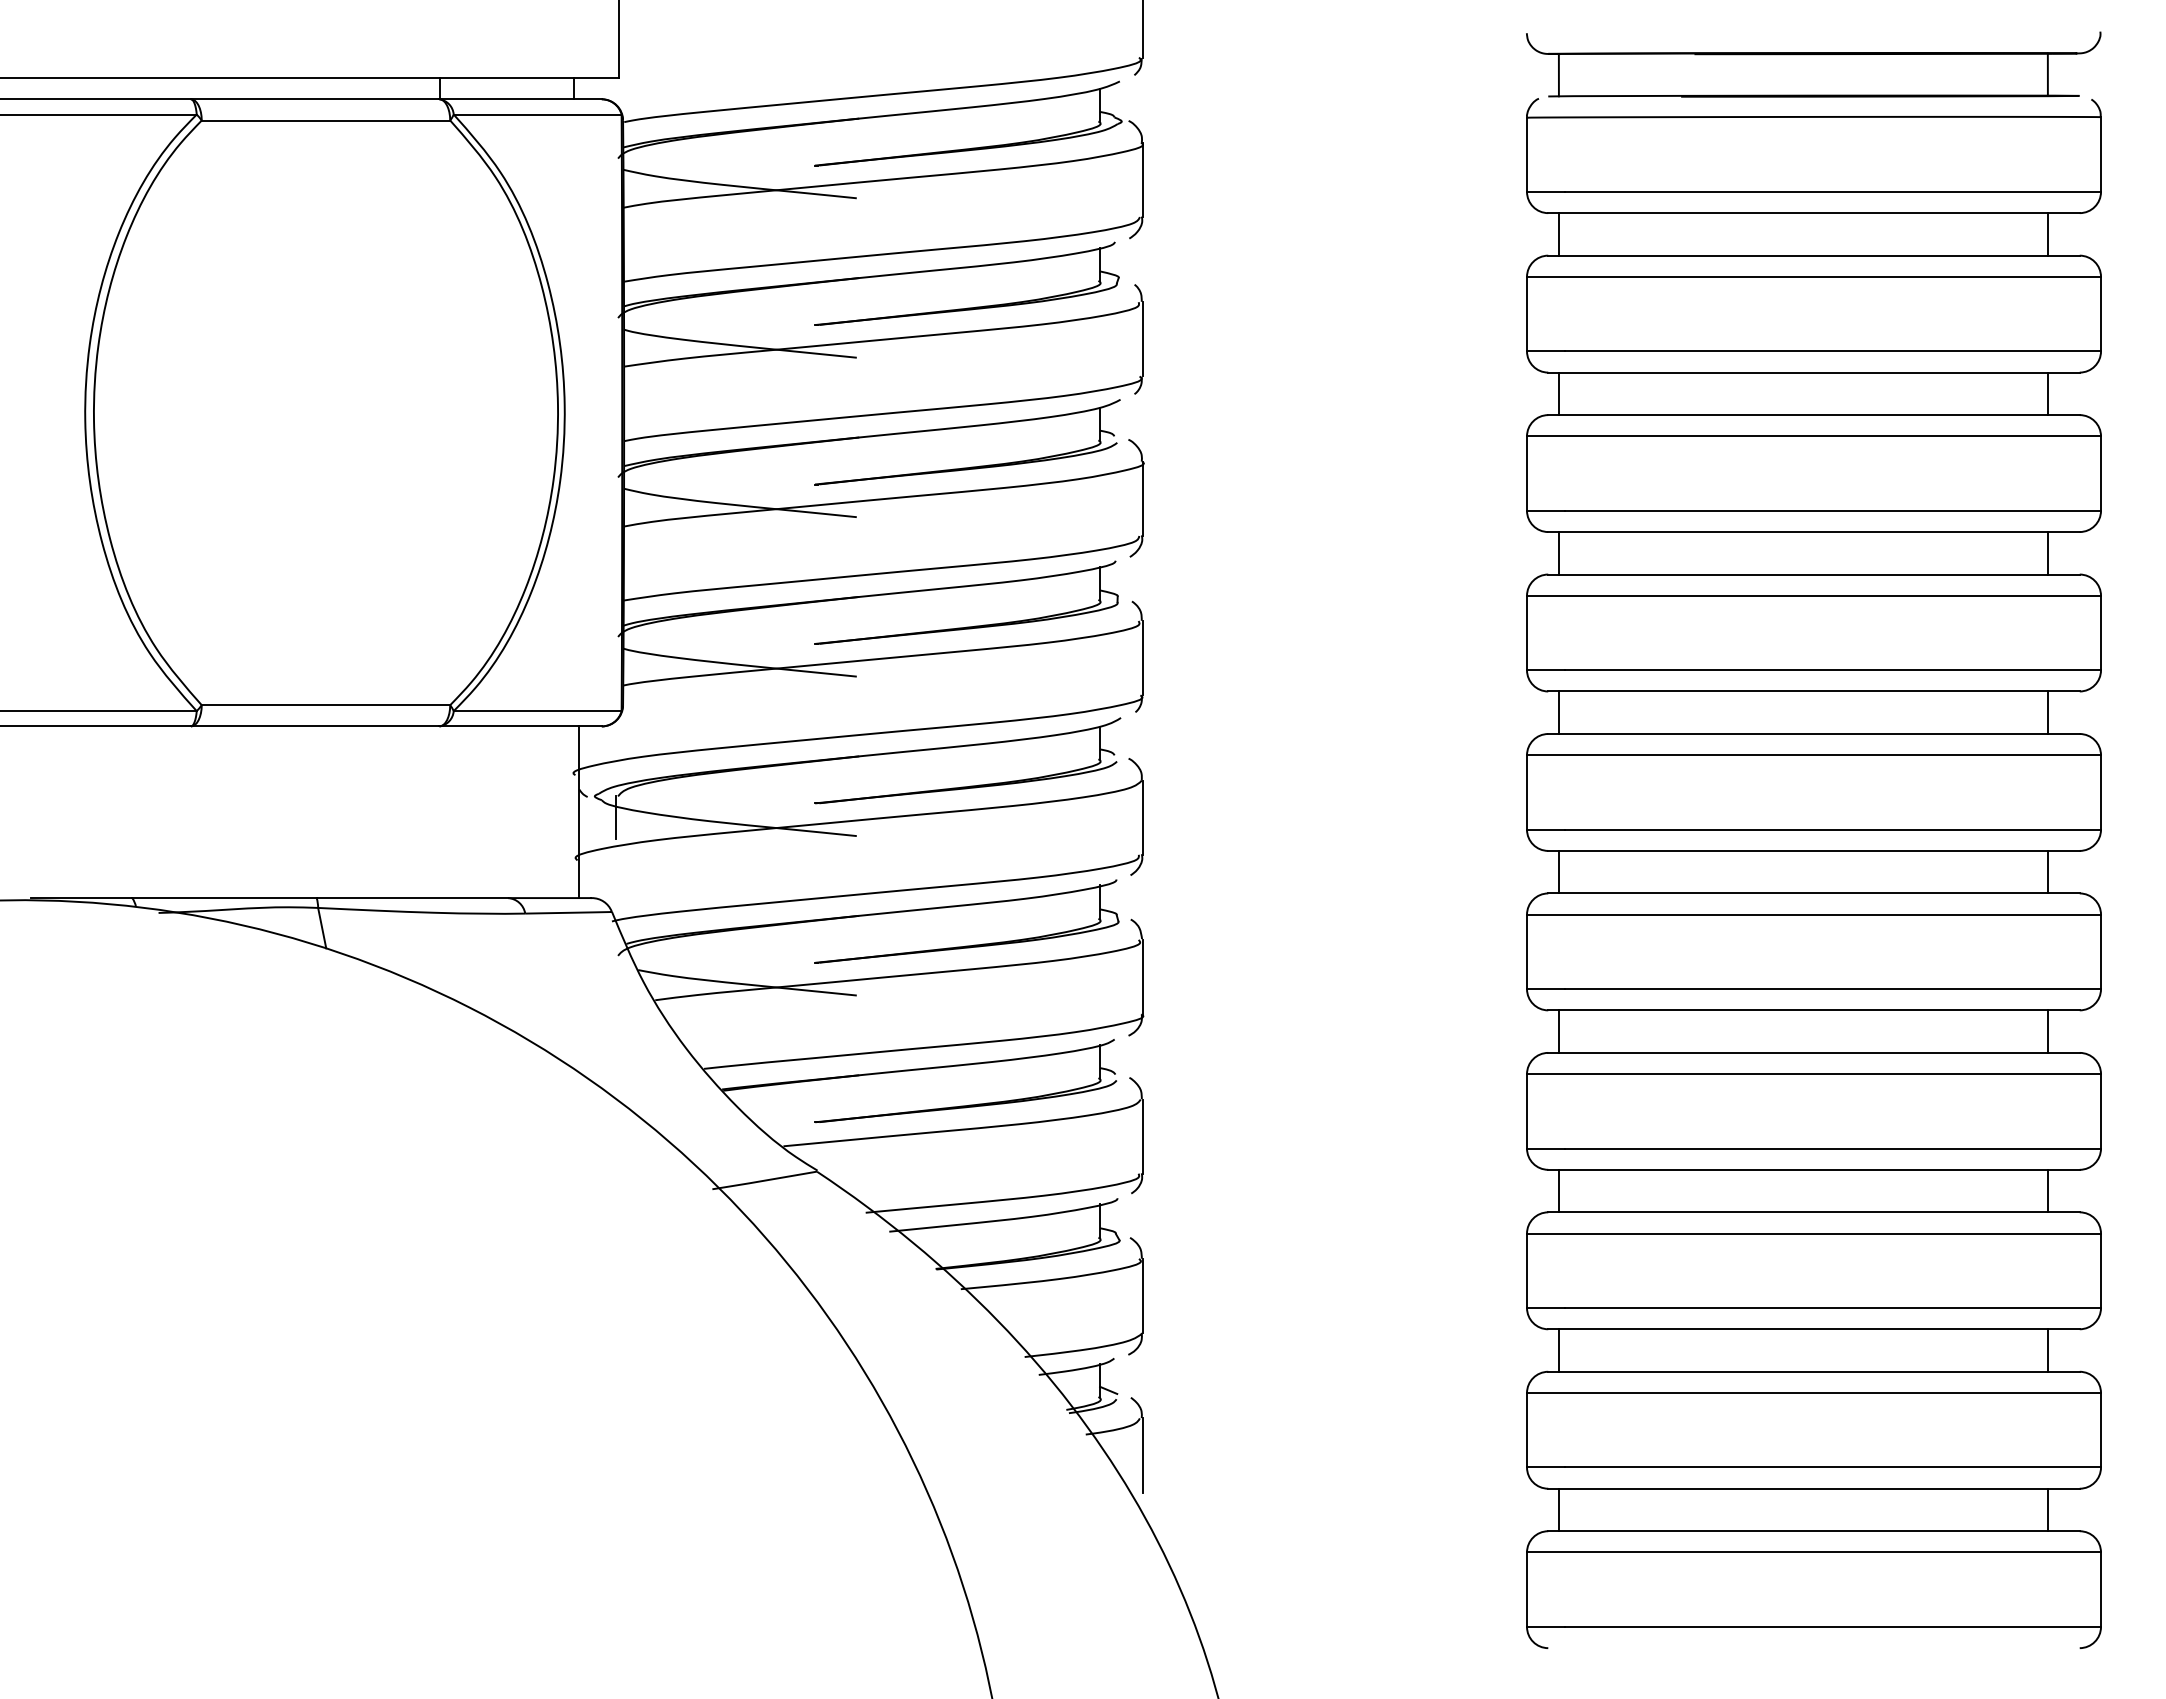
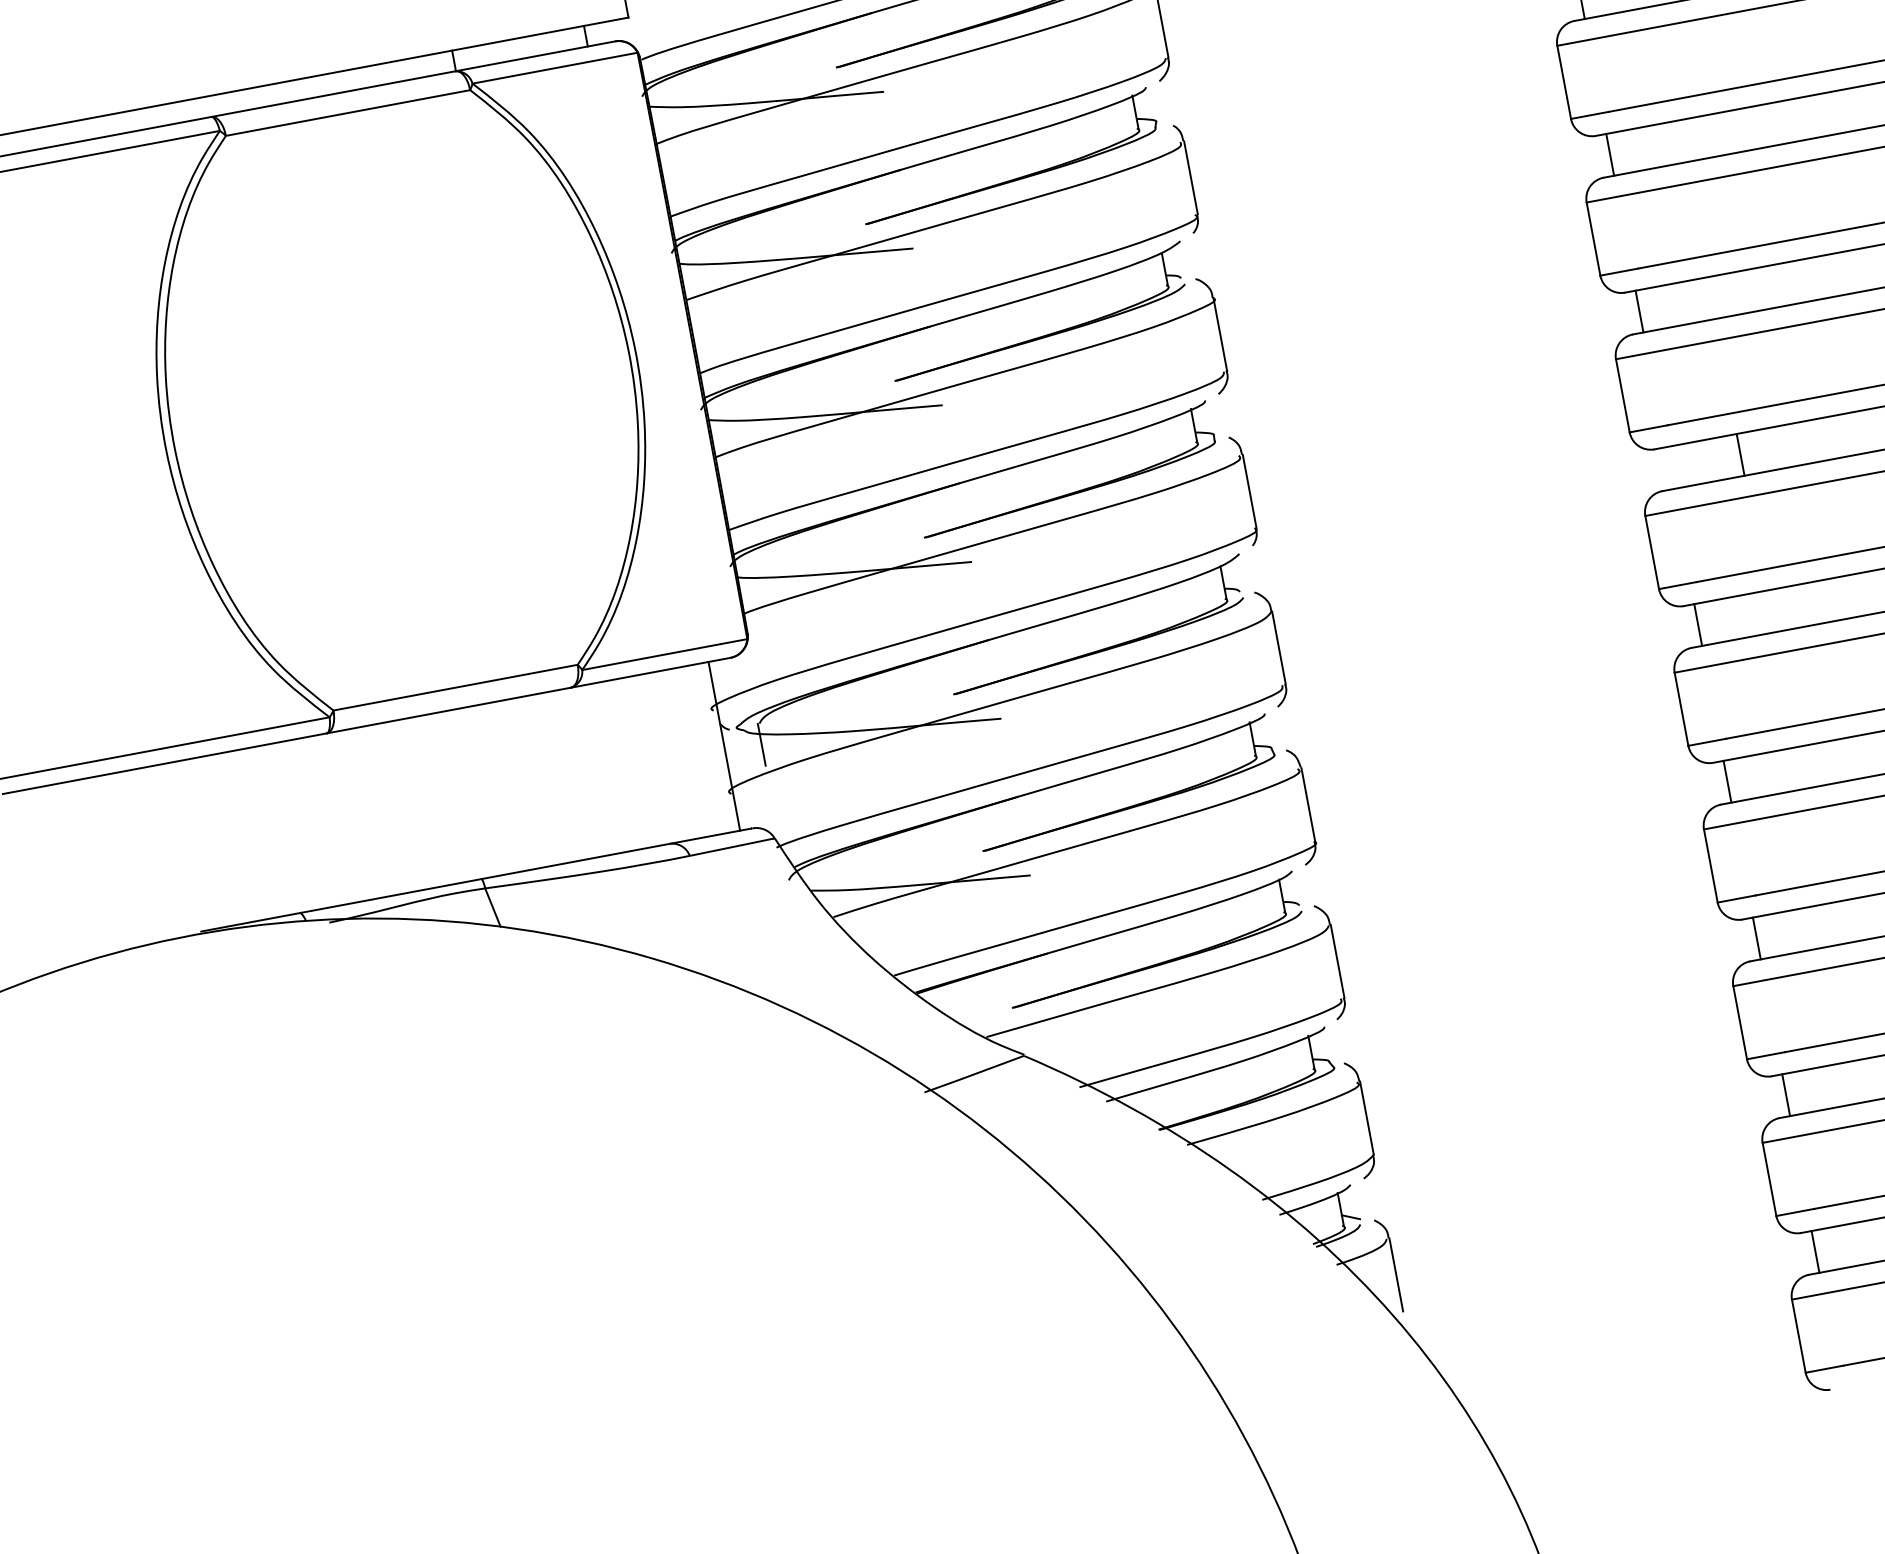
line: (1558, 712) -> (1740, 454), moved

